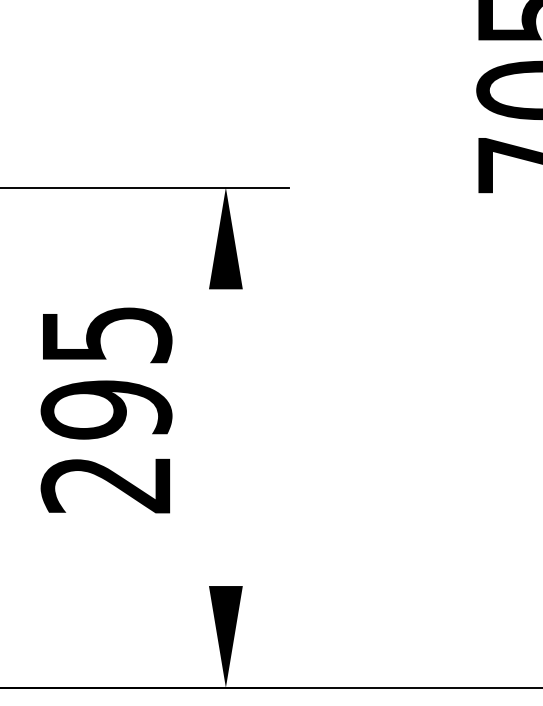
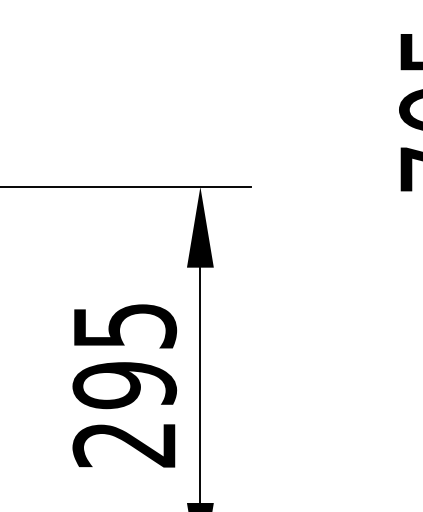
text: (106, 410) -> (124, 385), moved
line: (225, 437) -> (200, 385), added

